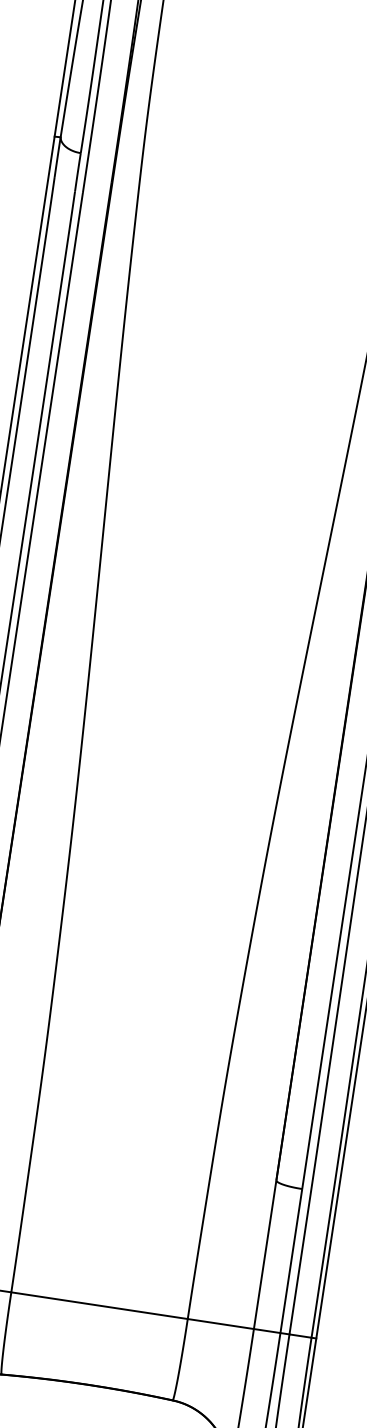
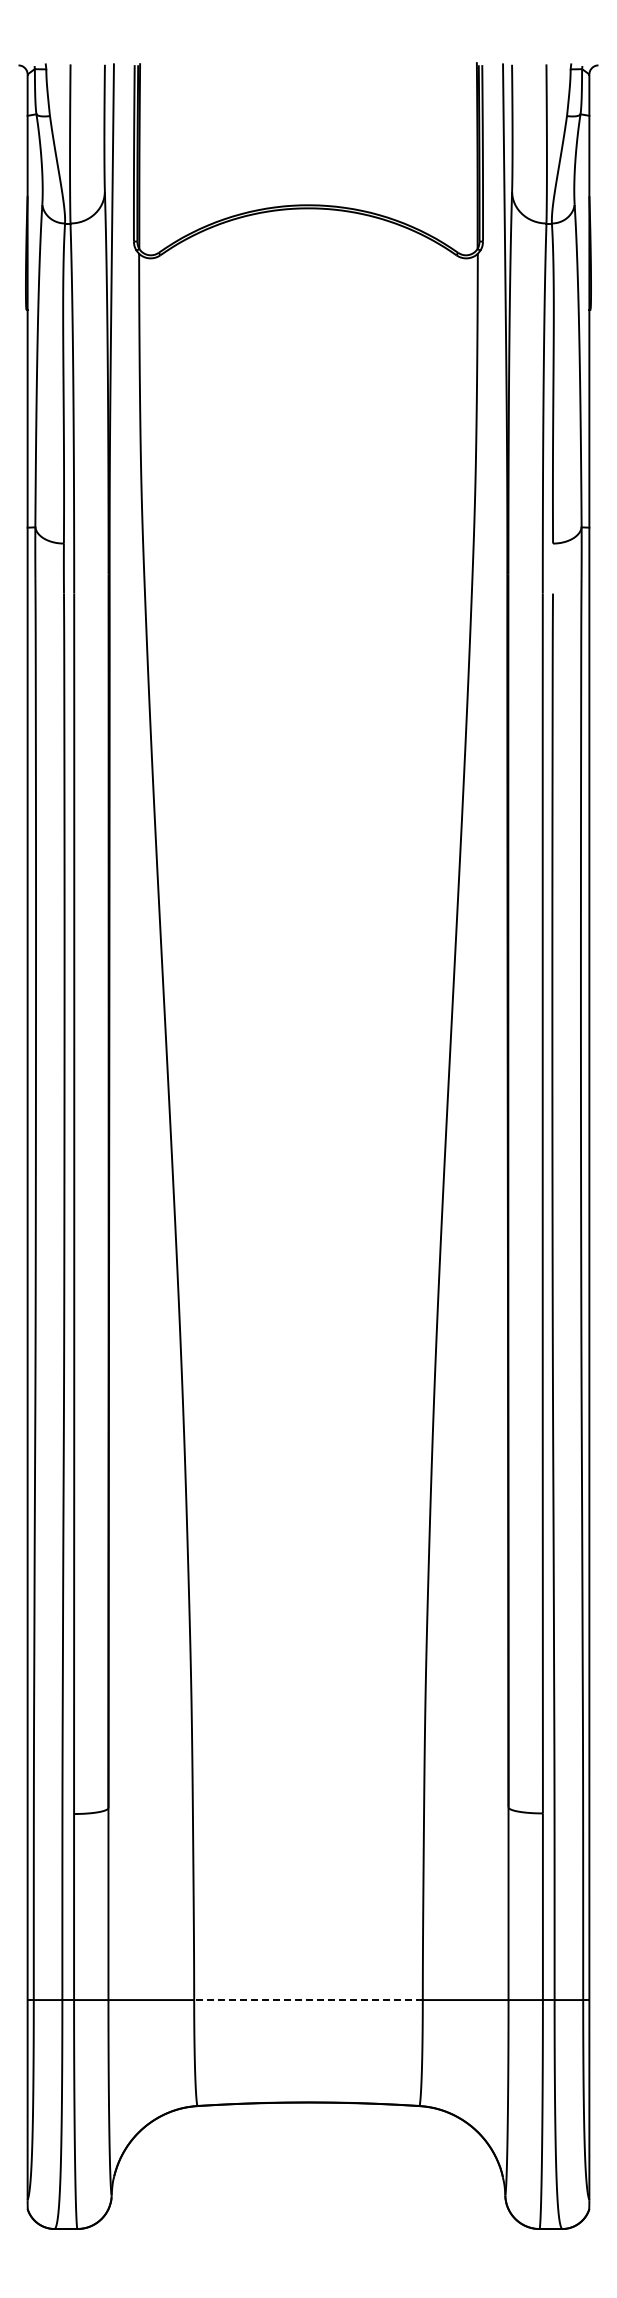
line: (99, 1306) -> (308, 2000), solid -> dashed

